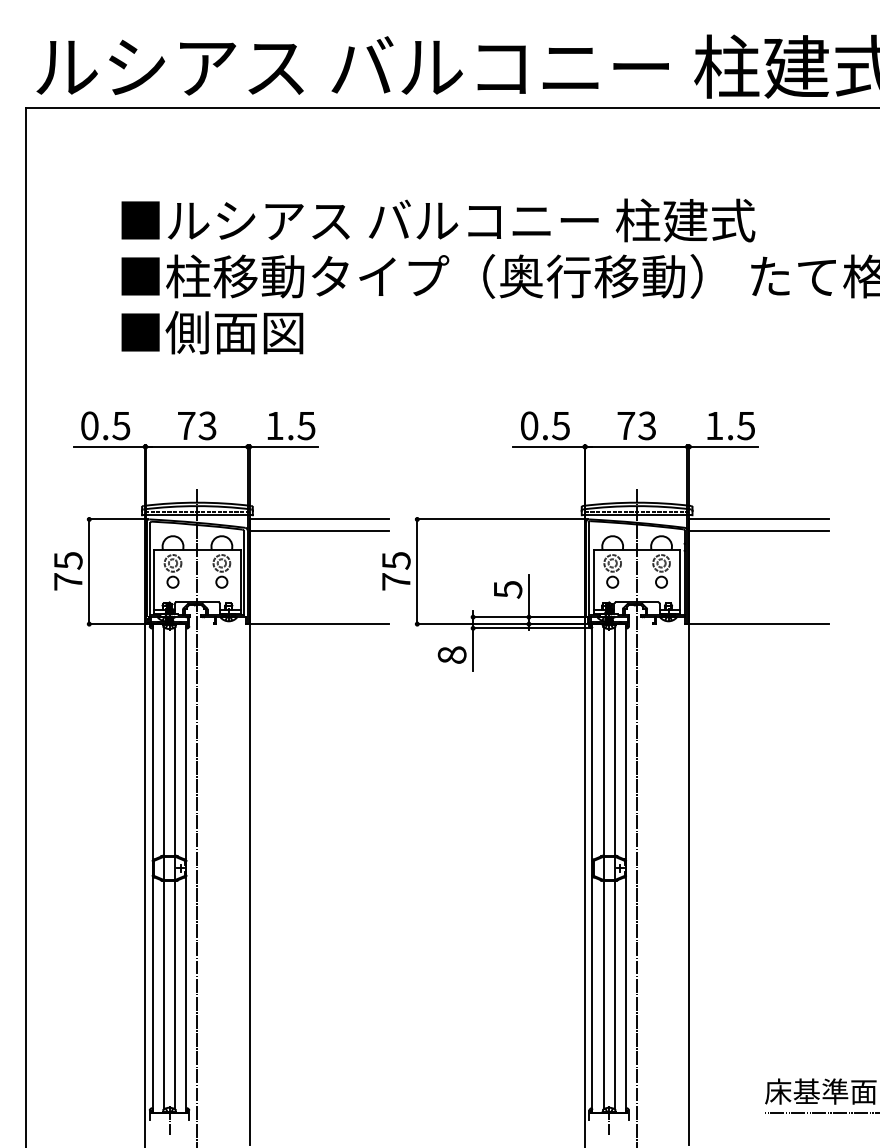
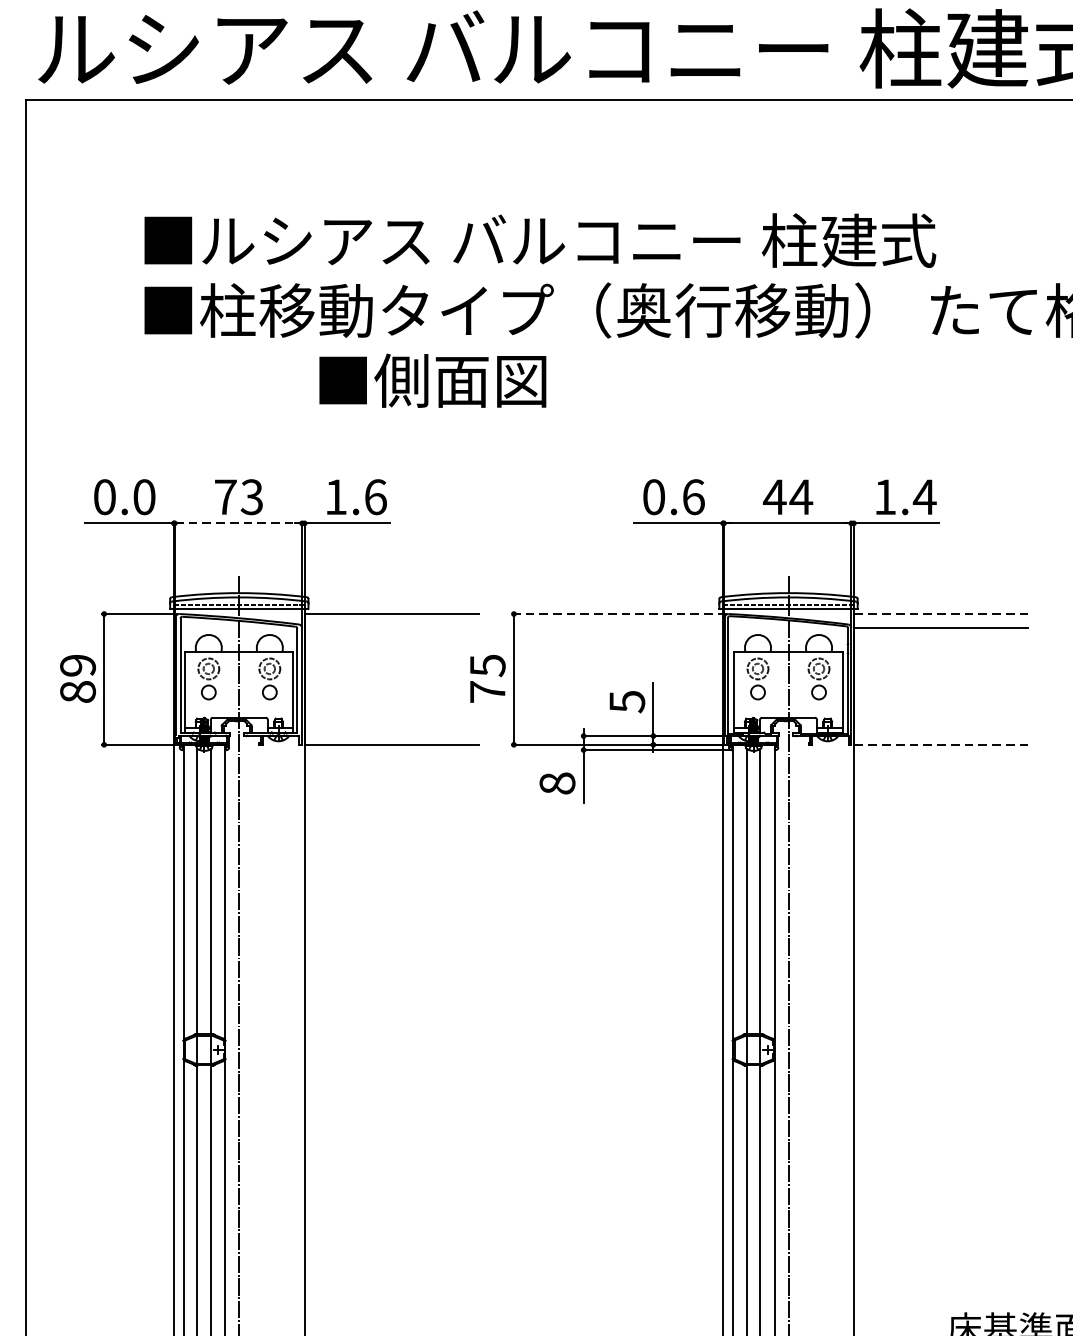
text: (212, 332) -> (432, 380), moved
text: (121, 425) -> (144, 496), 0.5 -> 0.0
text: (306, 425) -> (375, 496), 1.5 -> 1.6
text: (561, 425) -> (694, 496), 0.5 -> 0.6
text: (636, 425) -> (787, 496), 73 -> 44
text: (745, 426) -> (923, 497), 1.5 -> 1.4
line: (196, 446) -> (238, 522), solid -> dashed
line: (501, 519) -> (619, 614), solid -> dashed
line: (759, 519) -> (941, 614), solid -> dashed
line: (319, 530) -> (391, 627), removed
text: (68, 571) -> (78, 679), 75 -> 89
line: (759, 624) -> (941, 745), solid -> dashed

